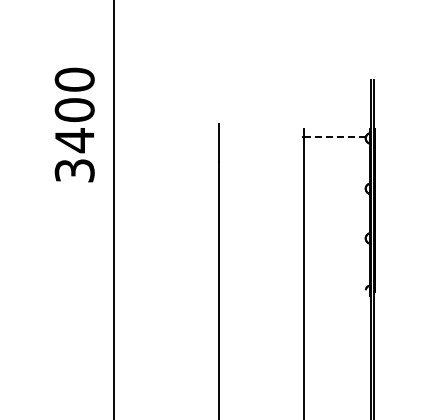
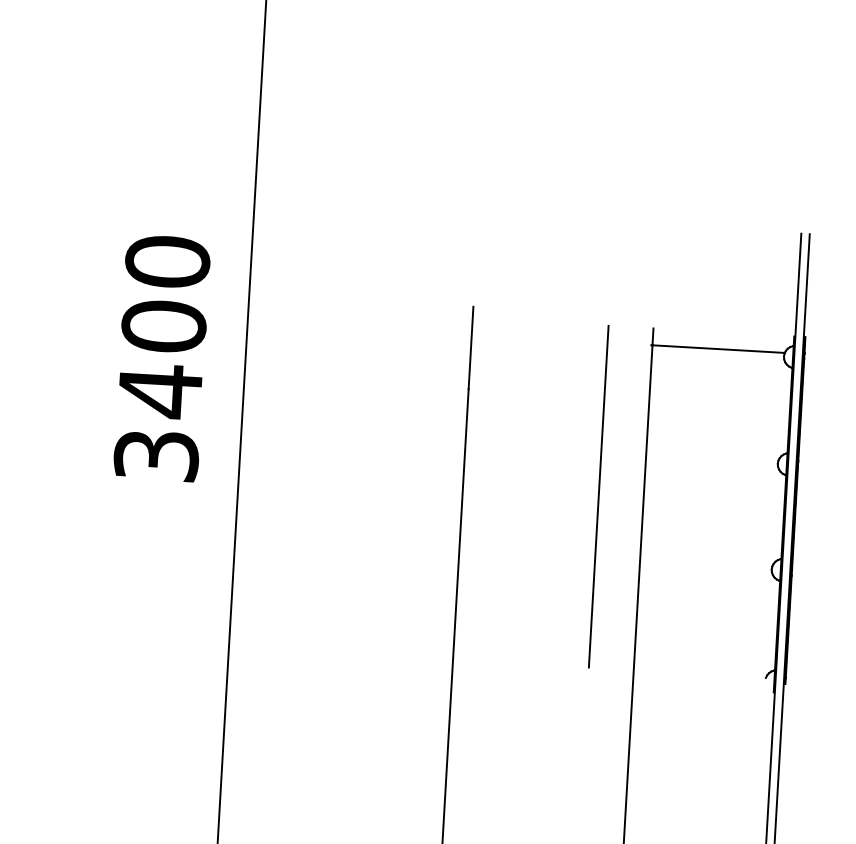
text: (74, 124) -> (161, 357), moved
line: (334, 136) -> (717, 348), dashed -> solid
line: (282, 208) -> (598, 495), added

